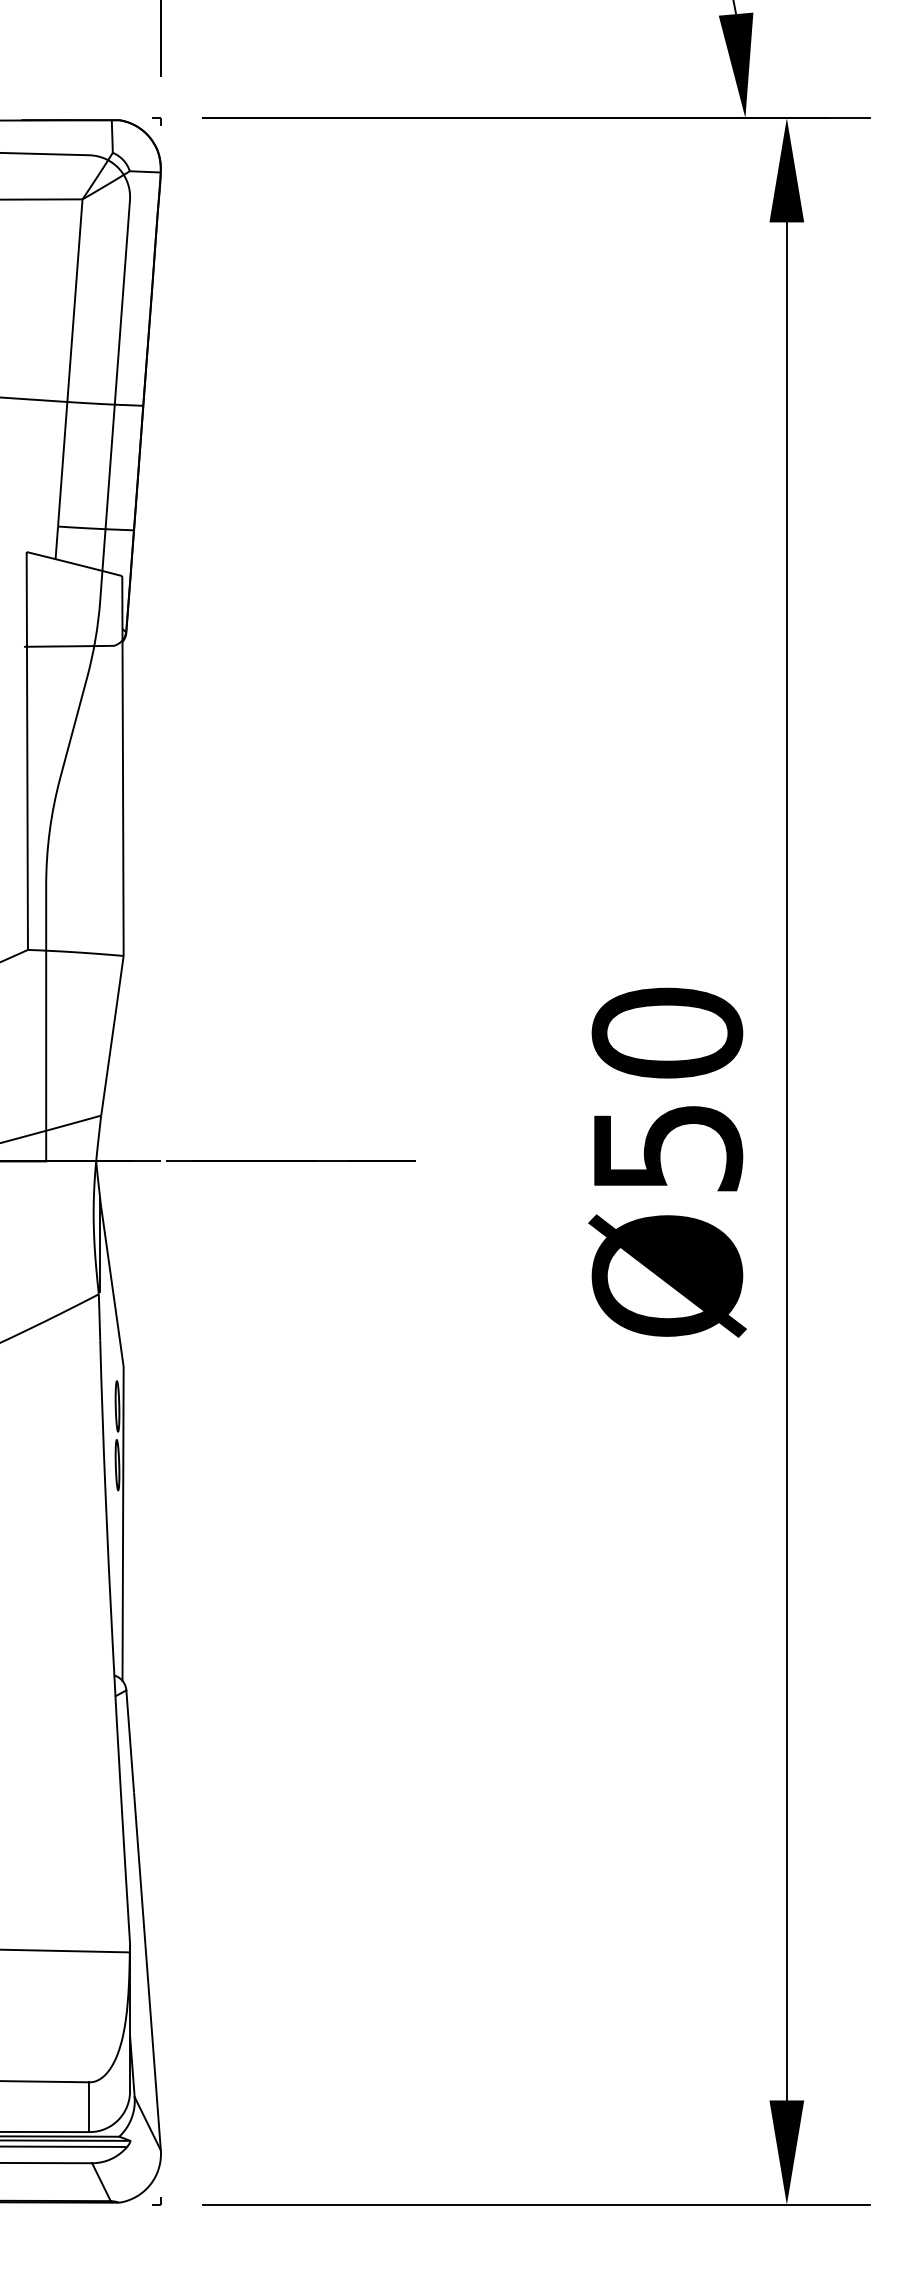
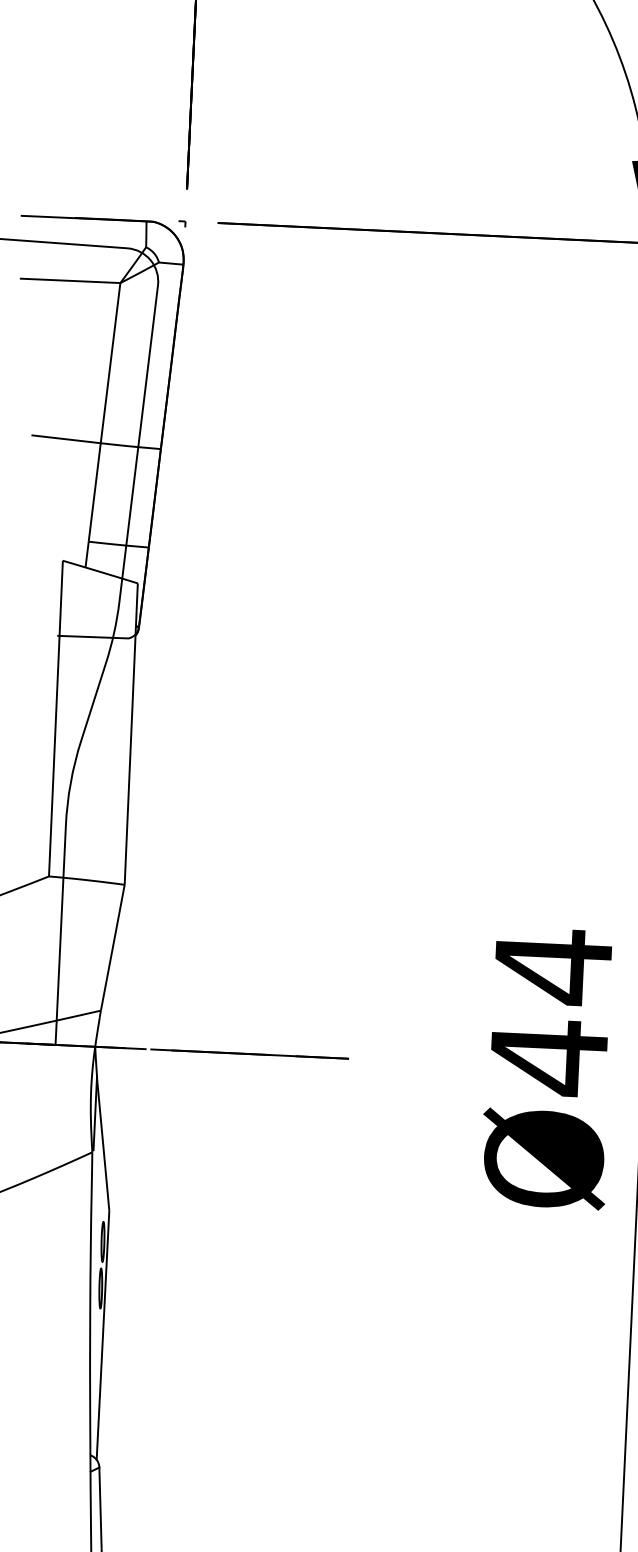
text: (667, 1091) -> (551, 1012), Ø50 -> Ø44

